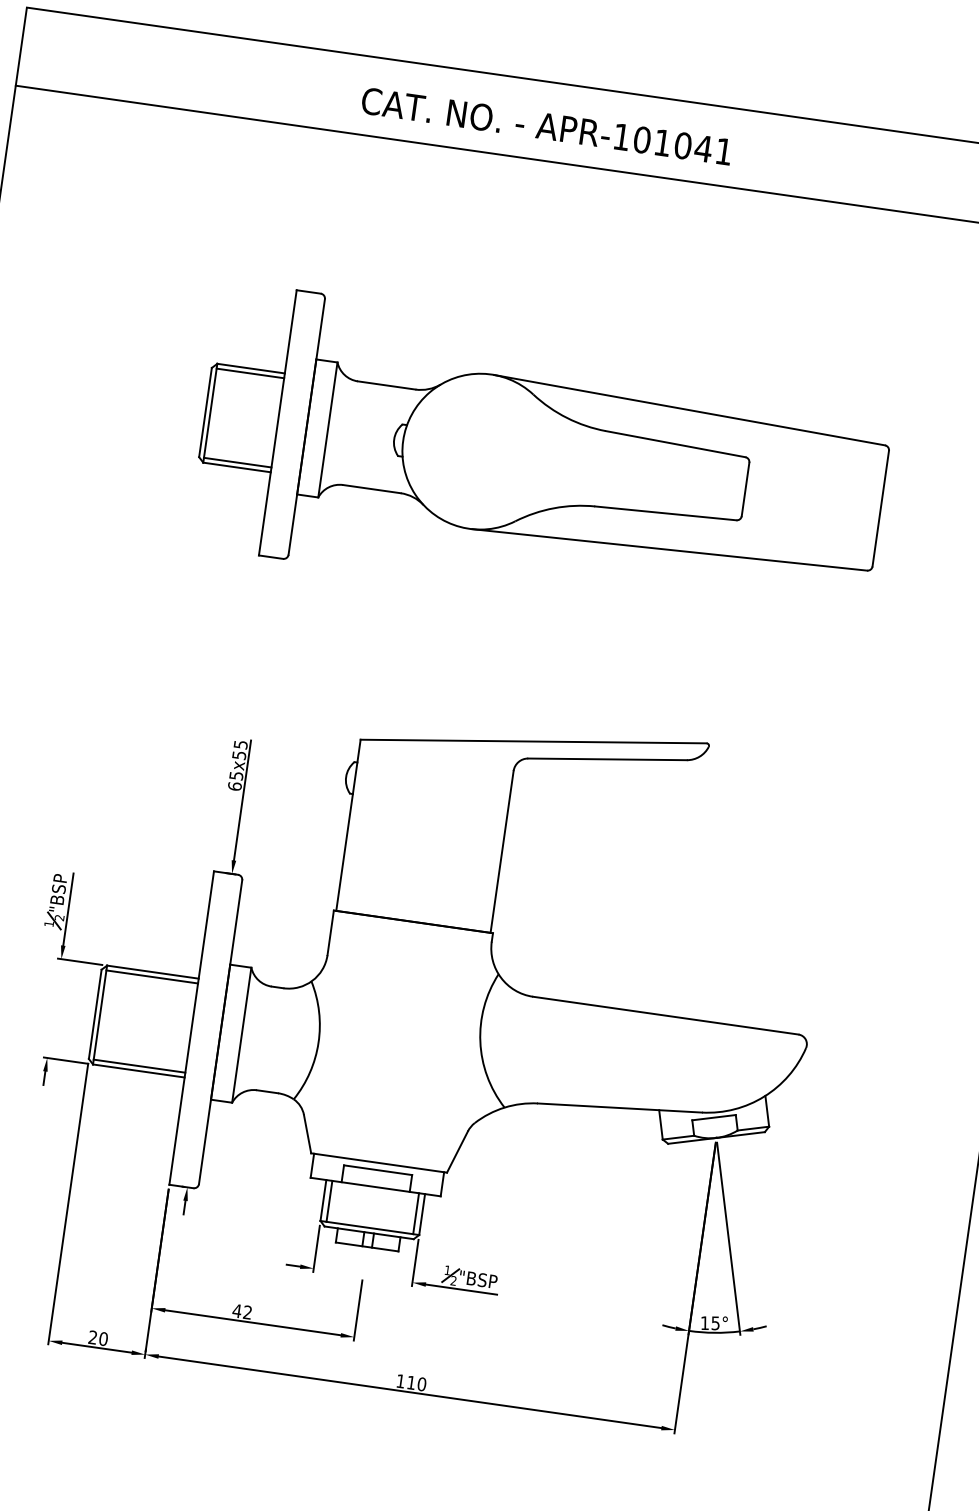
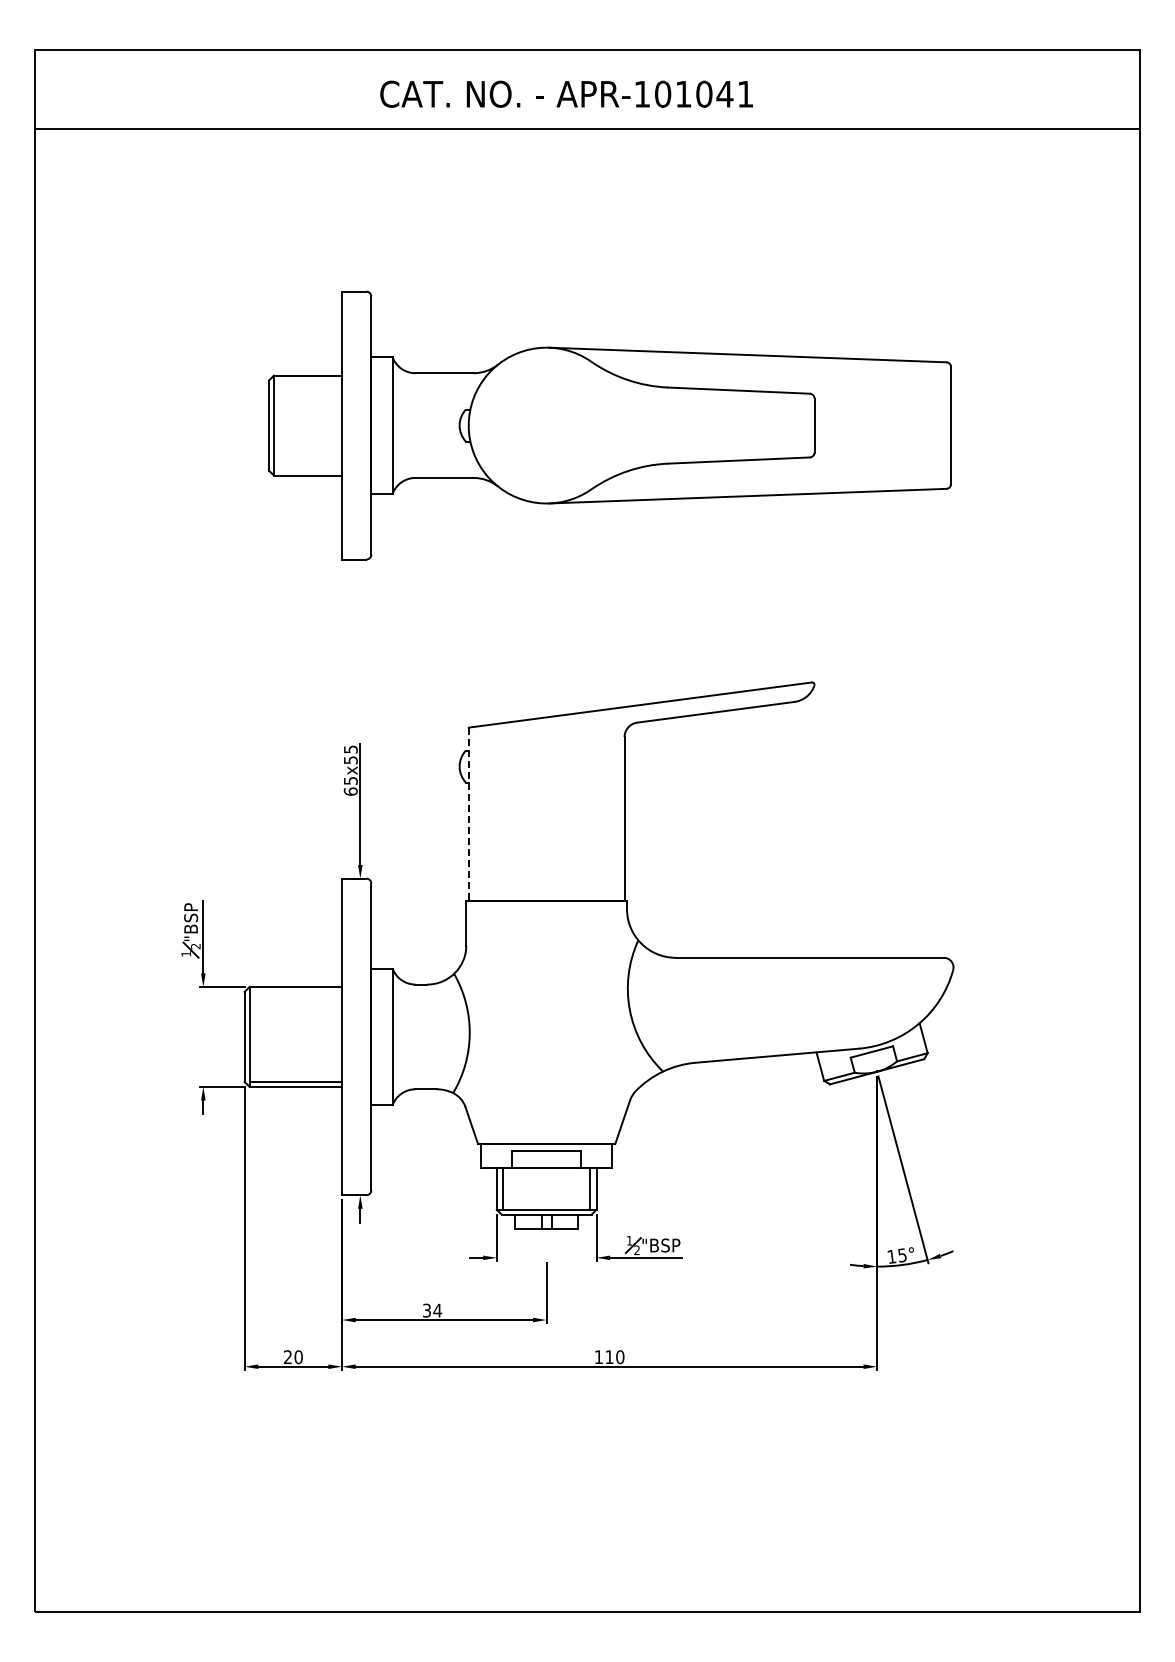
line: (249, 373) -> (307, 380), removed
line: (237, 462) -> (307, 470), removed
line: (348, 825) -> (468, 814), solid -> dashed
line: (151, 976) -> (295, 991), removed
text: (242, 1311) -> (432, 1310), 42 -> 34

